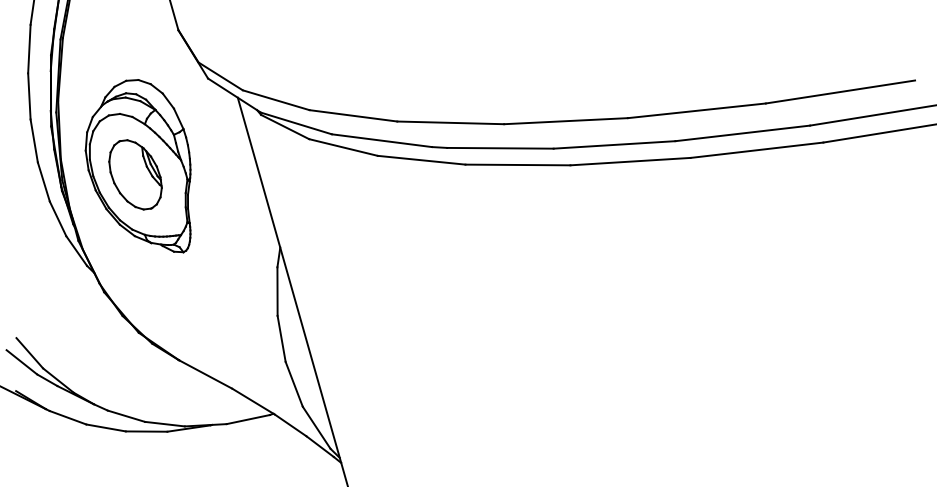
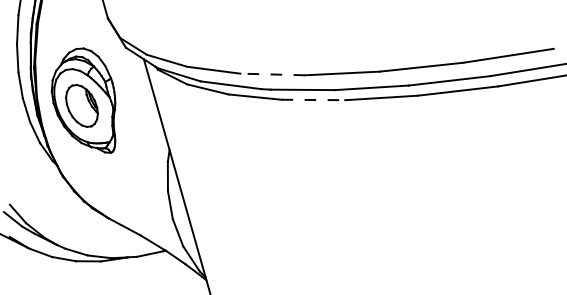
line: (450, 122) -> (272, 74), solid -> dashed
line: (518, 164) -> (313, 99), solid -> dashed

